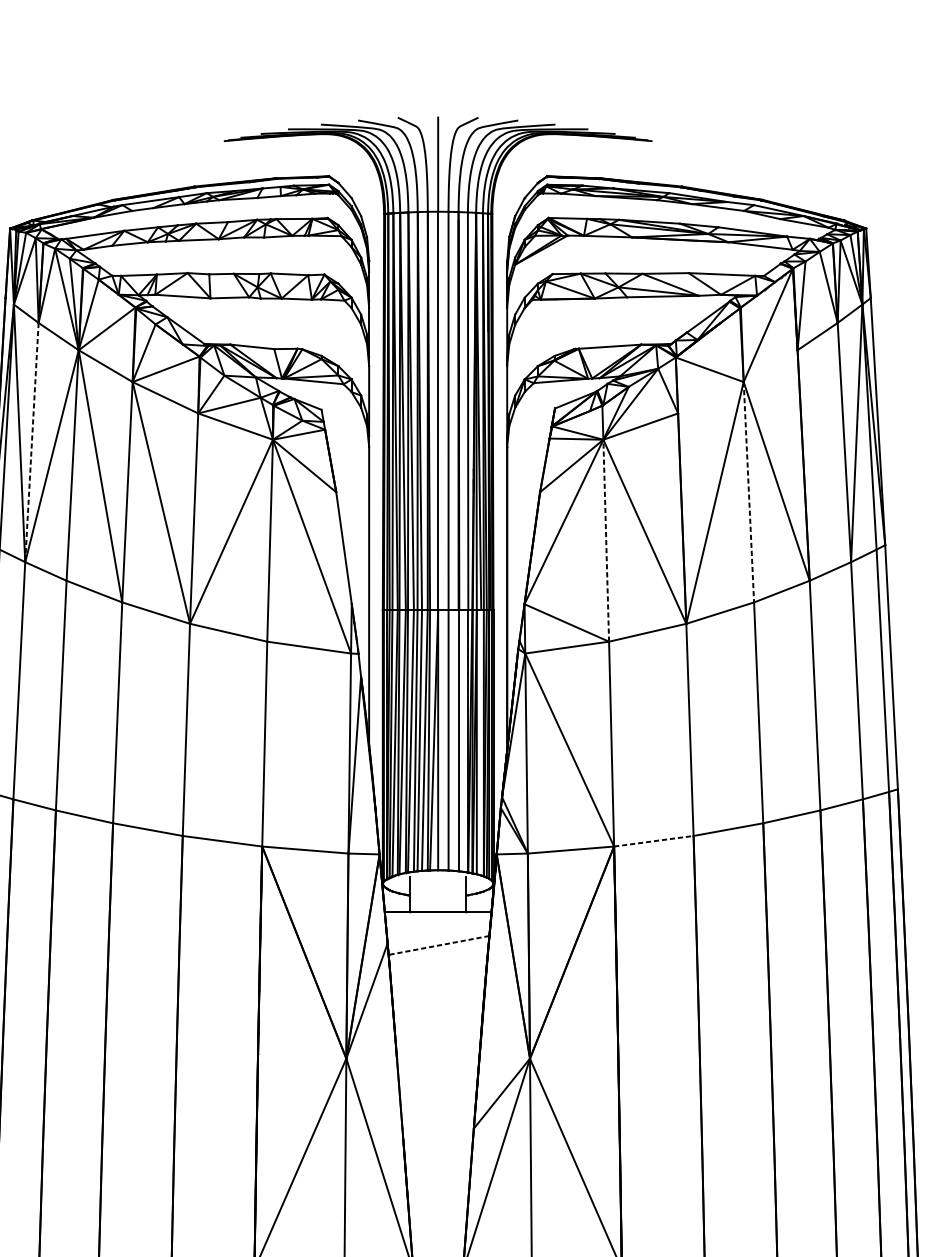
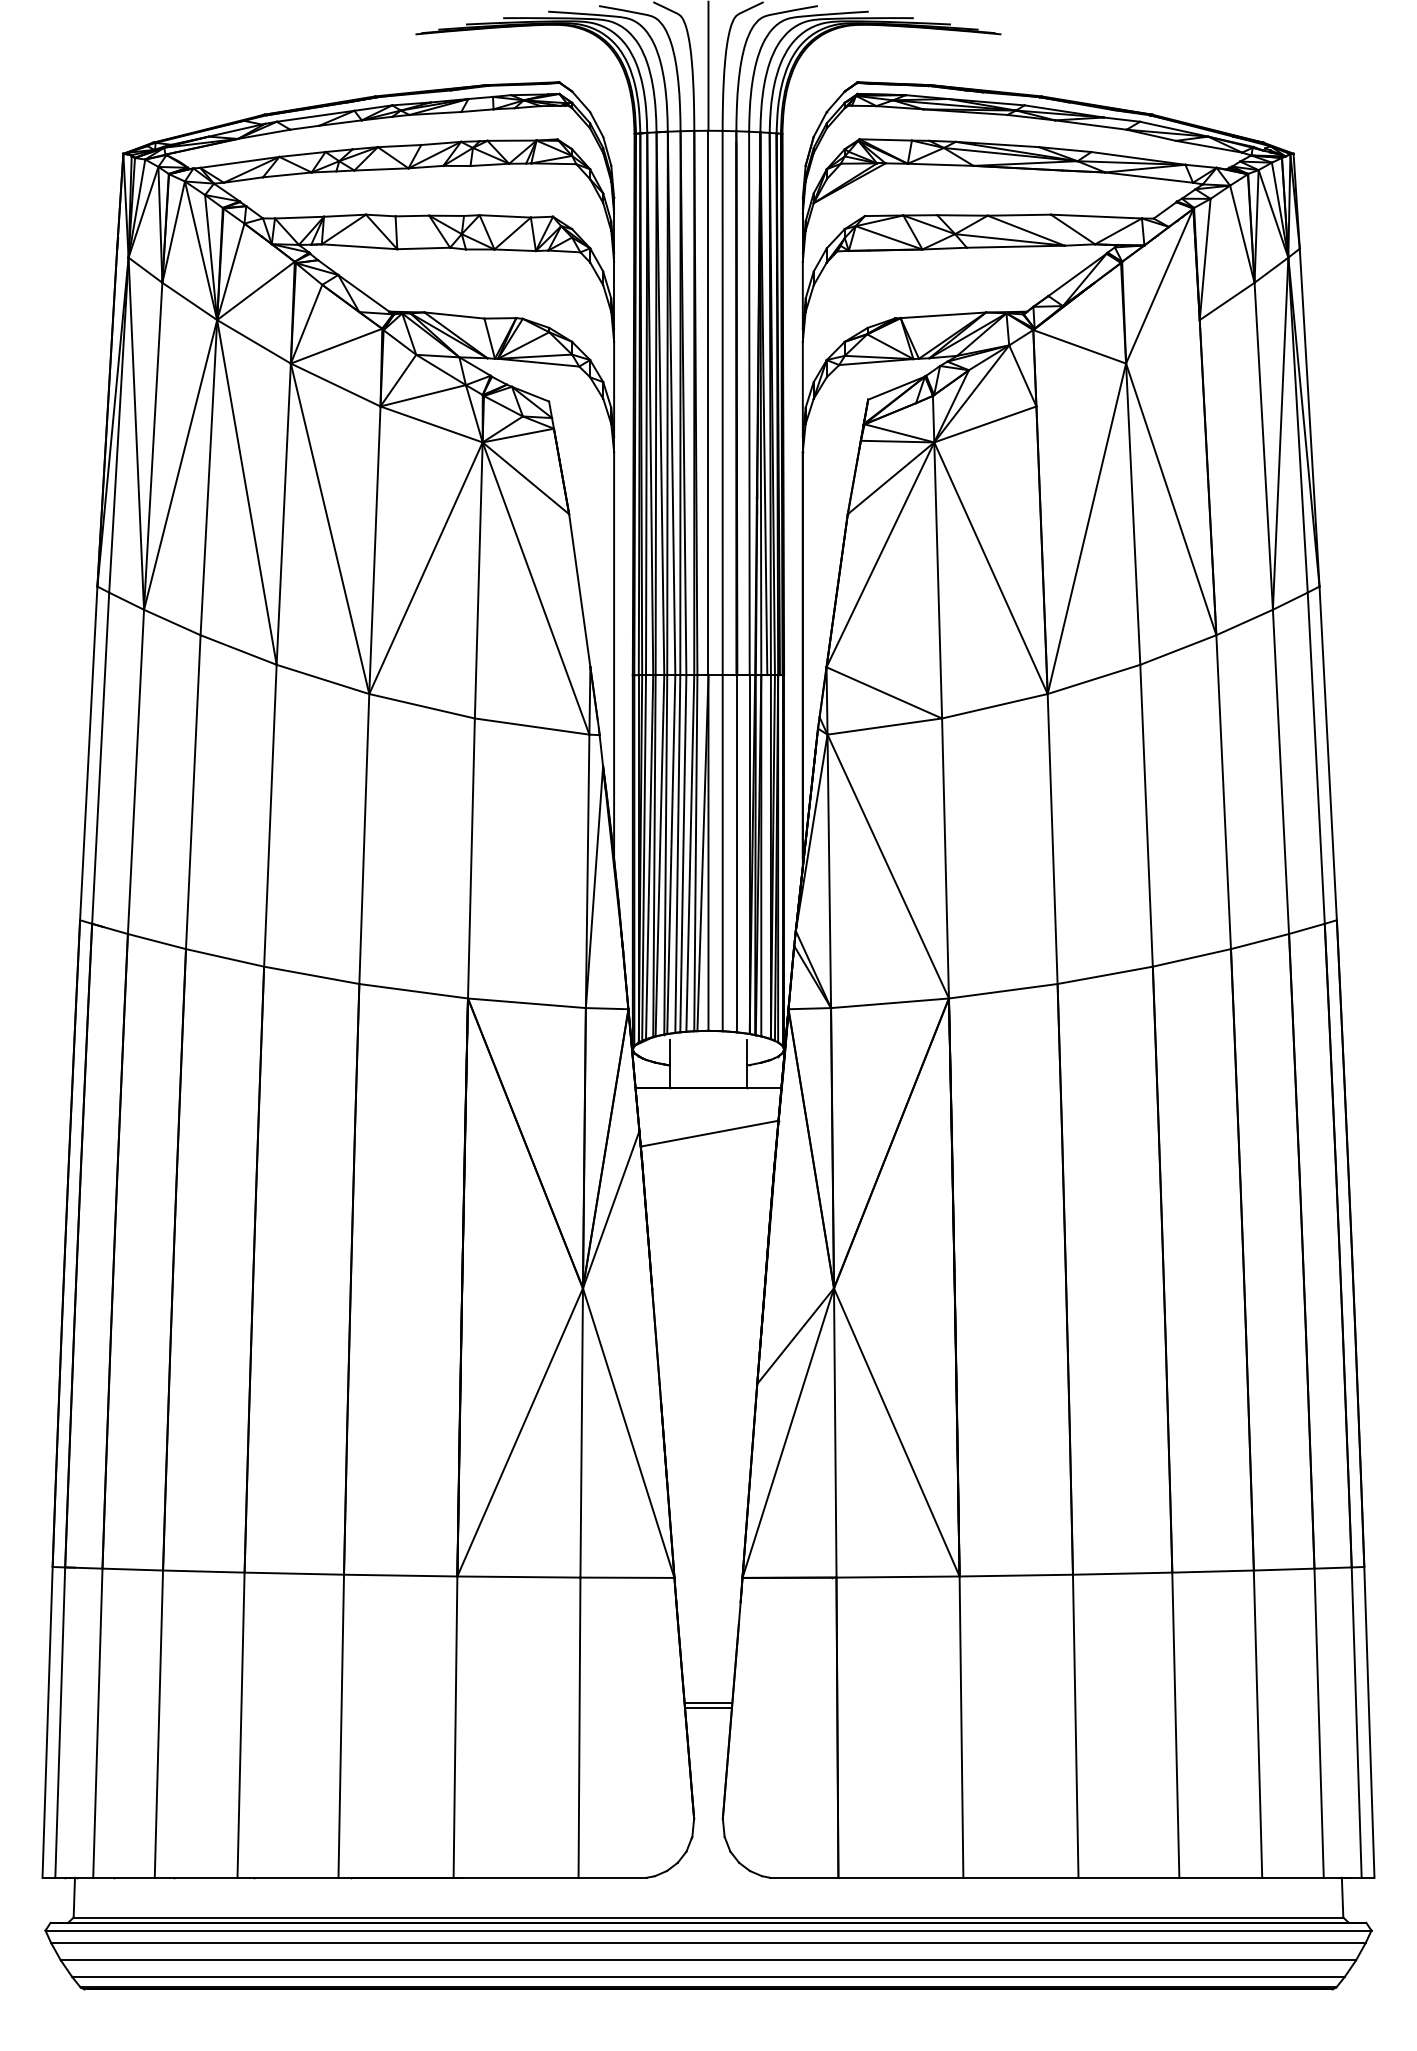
line: (32, 442) -> (153, 446), dashed -> solid
line: (749, 492) -> (1133, 514), dashed -> solid
line: (606, 540) -> (938, 579), dashed -> solid
line: (654, 841) -> (1003, 991), dashed -> solid
line: (438, 945) -> (709, 1133), dashed -> solid

